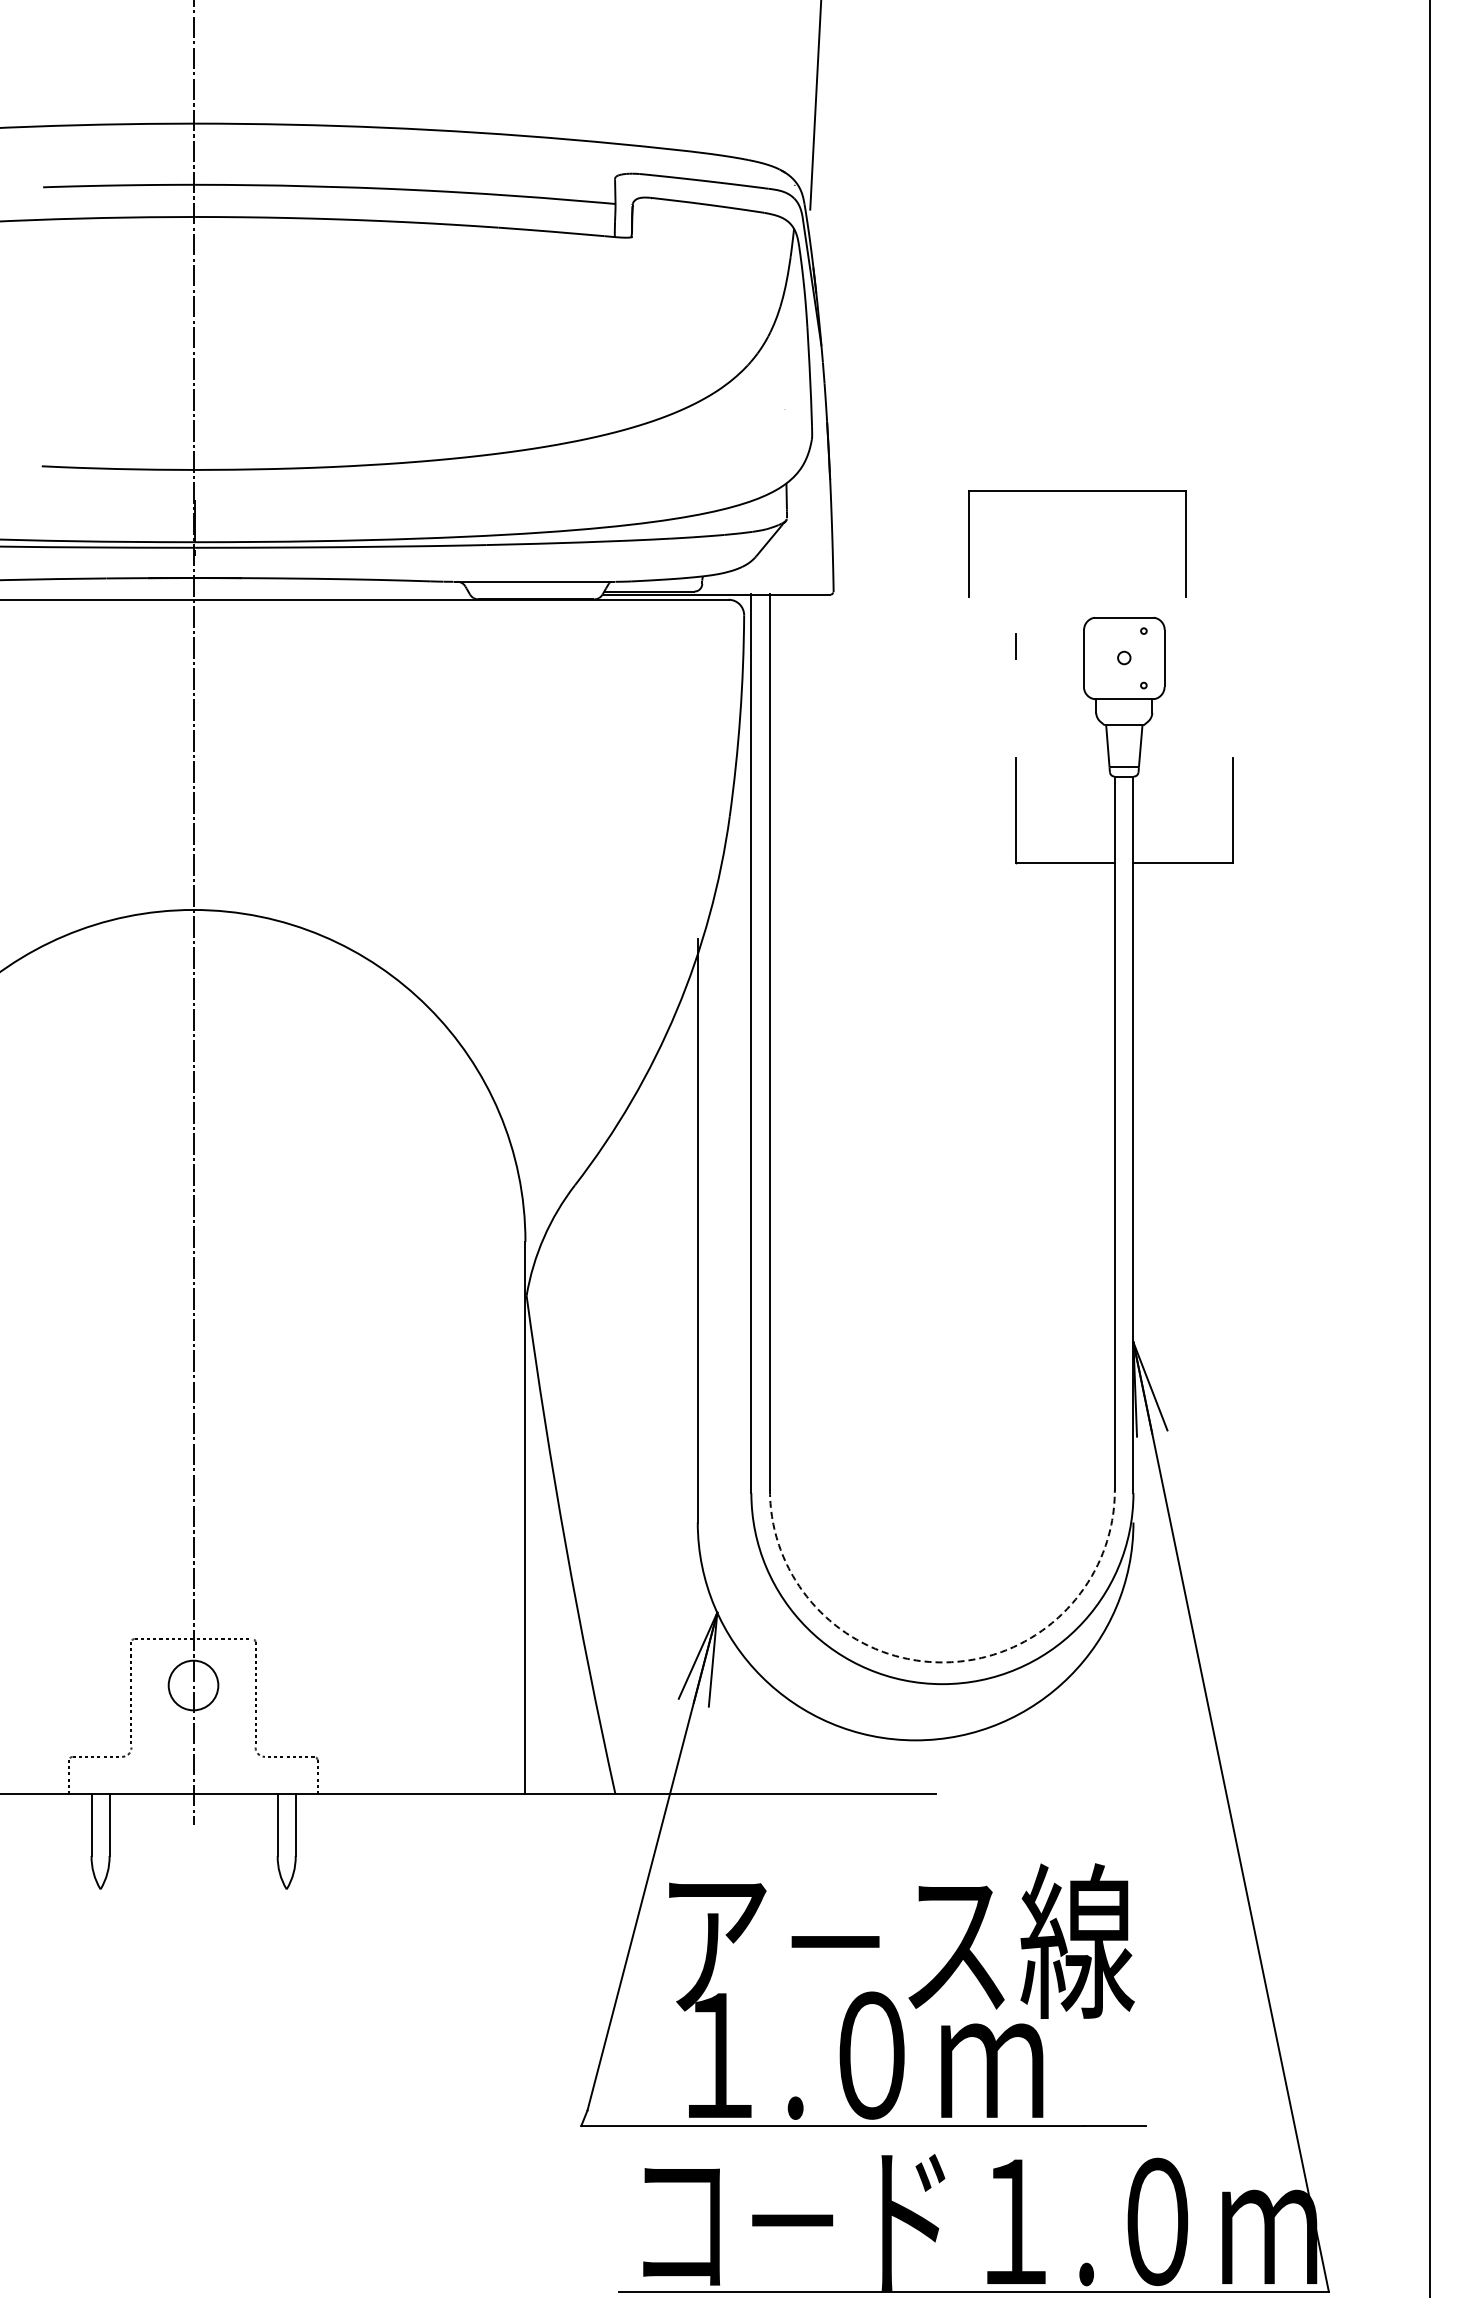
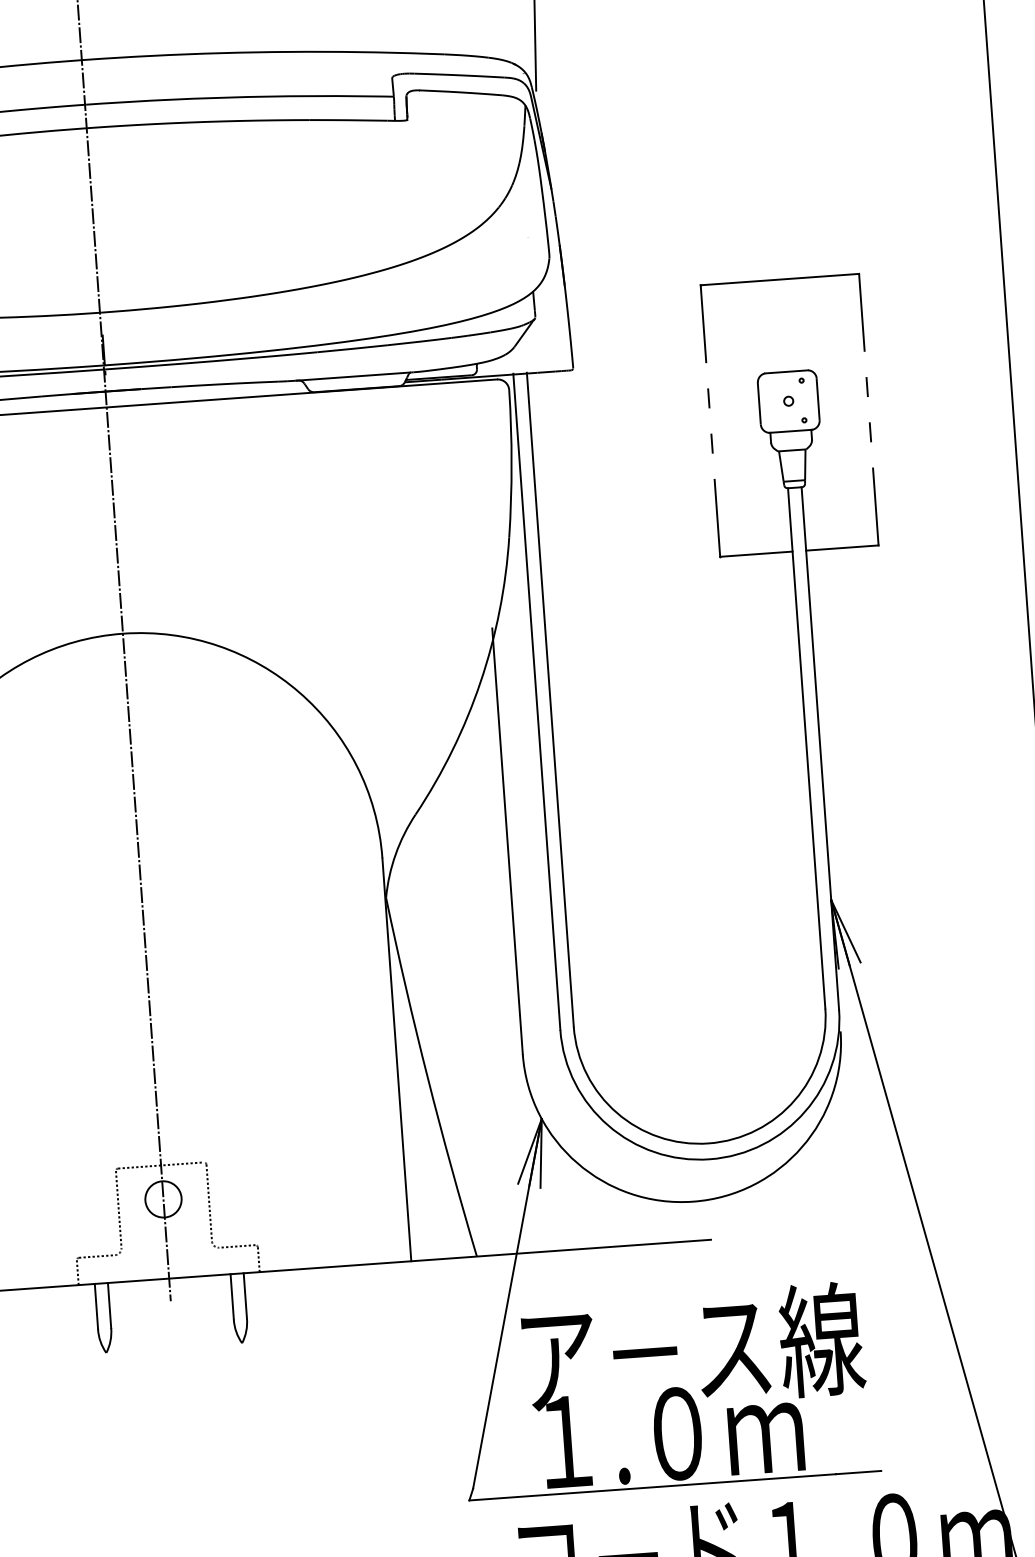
part: (1077, 491) -> (780, 279), moved
line: (1232, 645) -> (866, 386), added
line: (1015, 707) -> (711, 443), added
line: (1232, 707) -> (870, 431), added
arc: (942, 1662) -> (708, 1143), dashed -> solid

